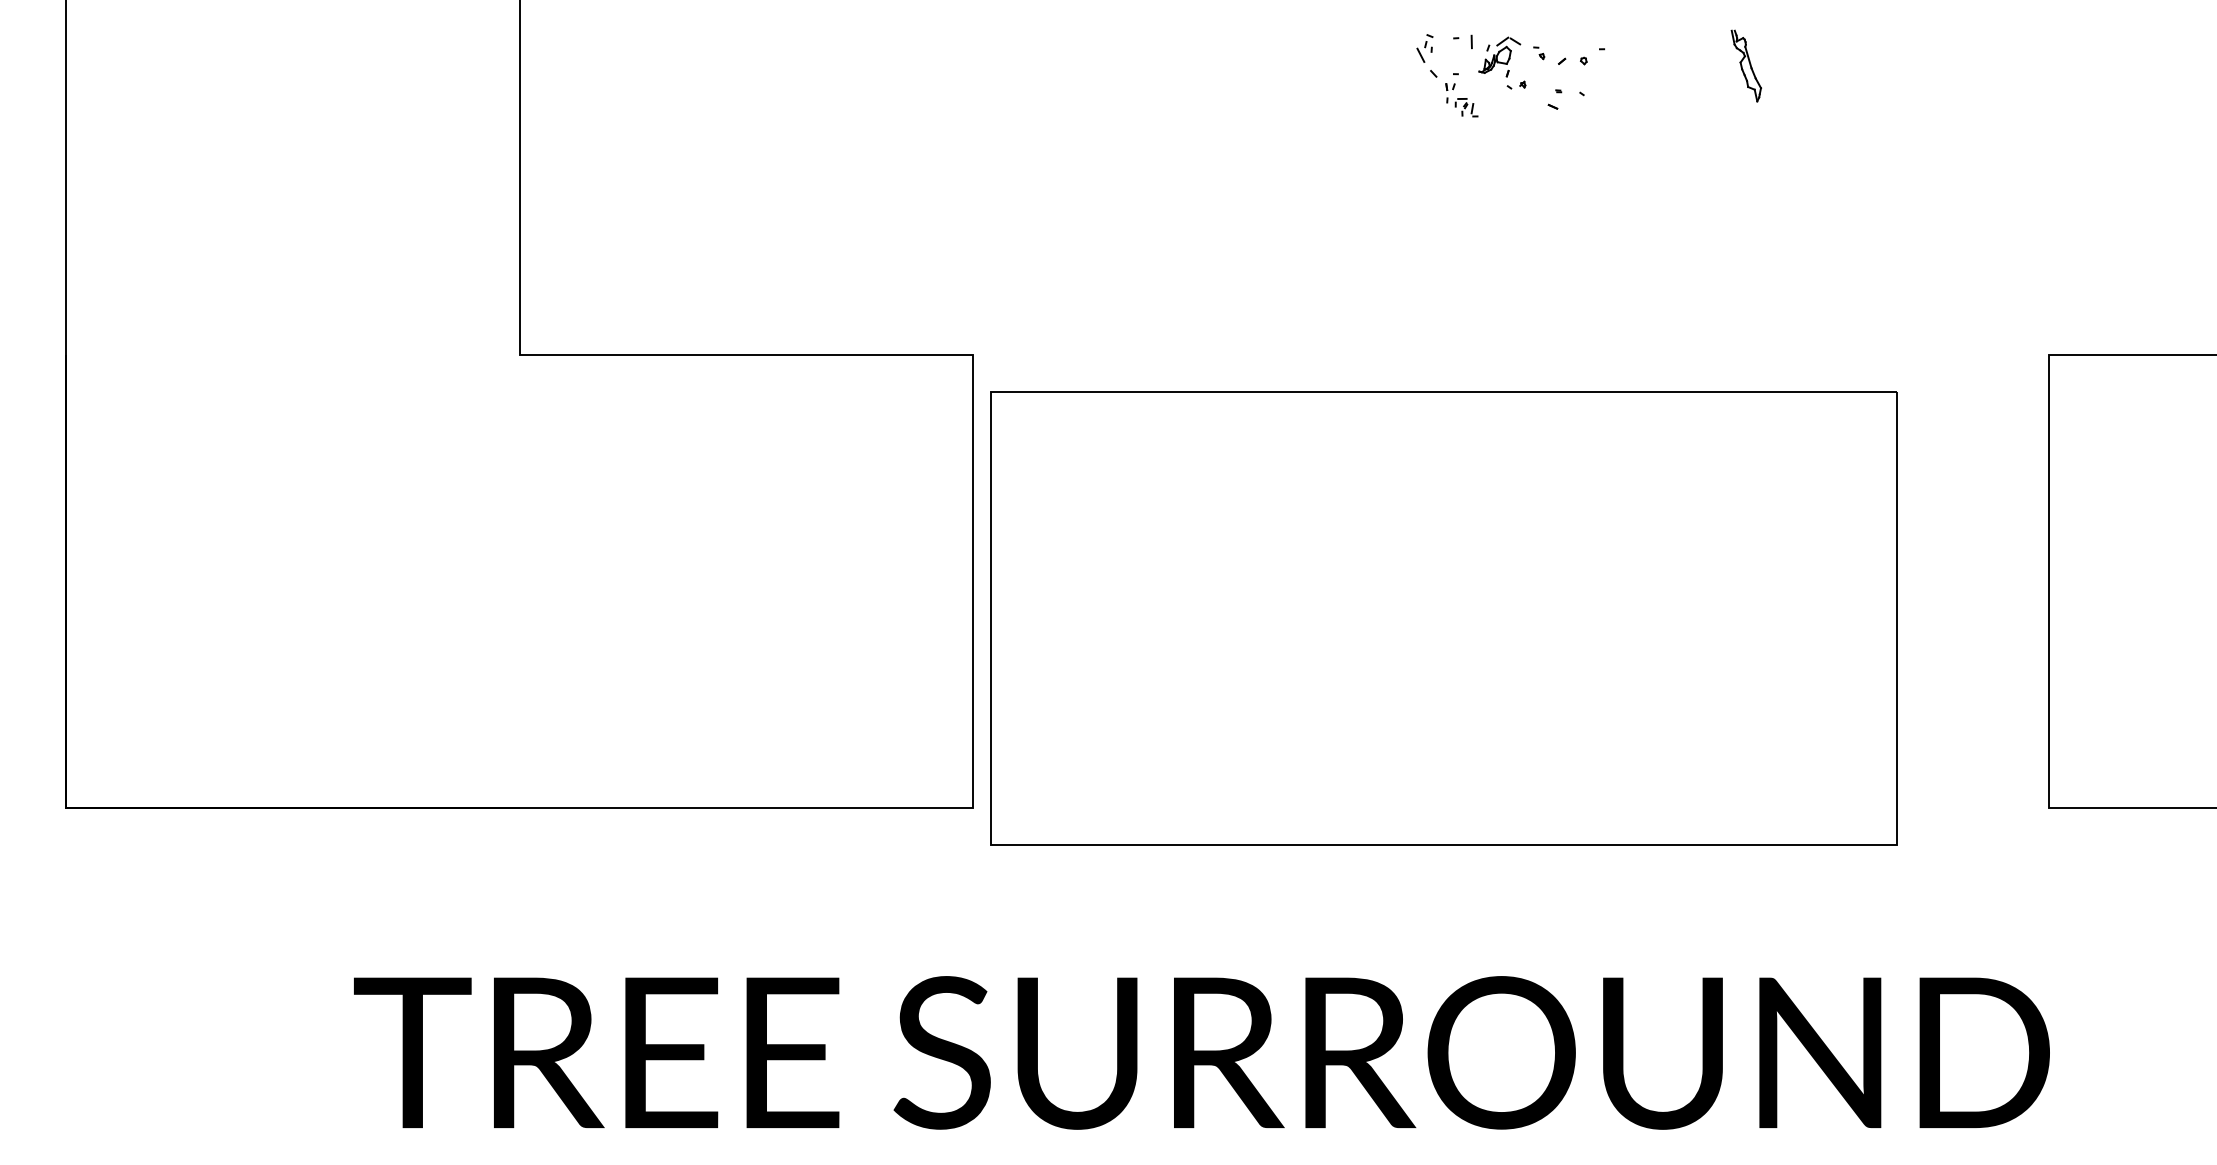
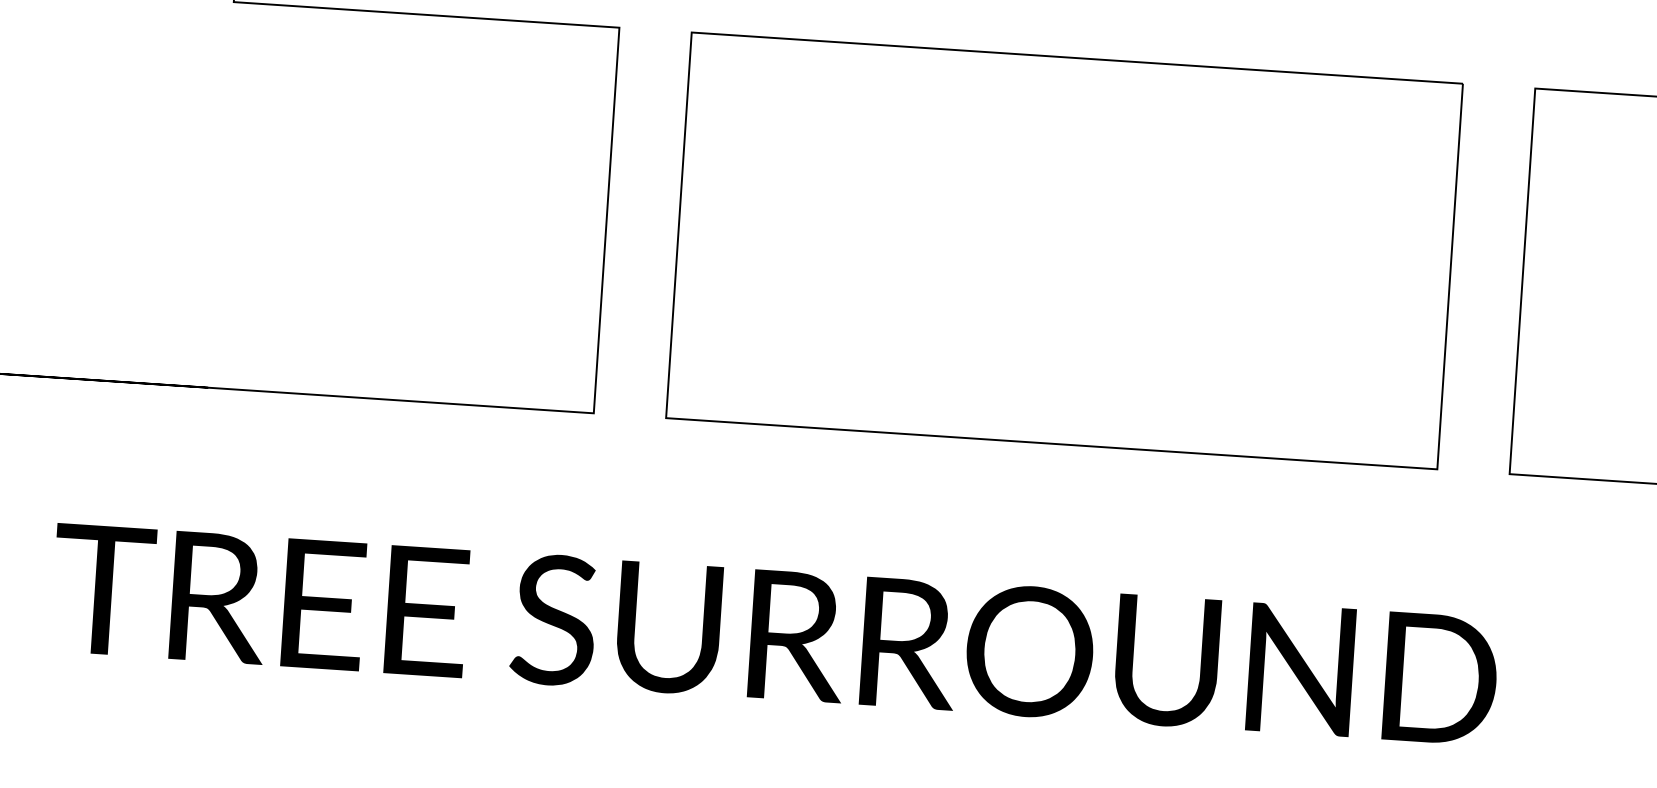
part: (1443, 618) -> (1063, 251), moved

